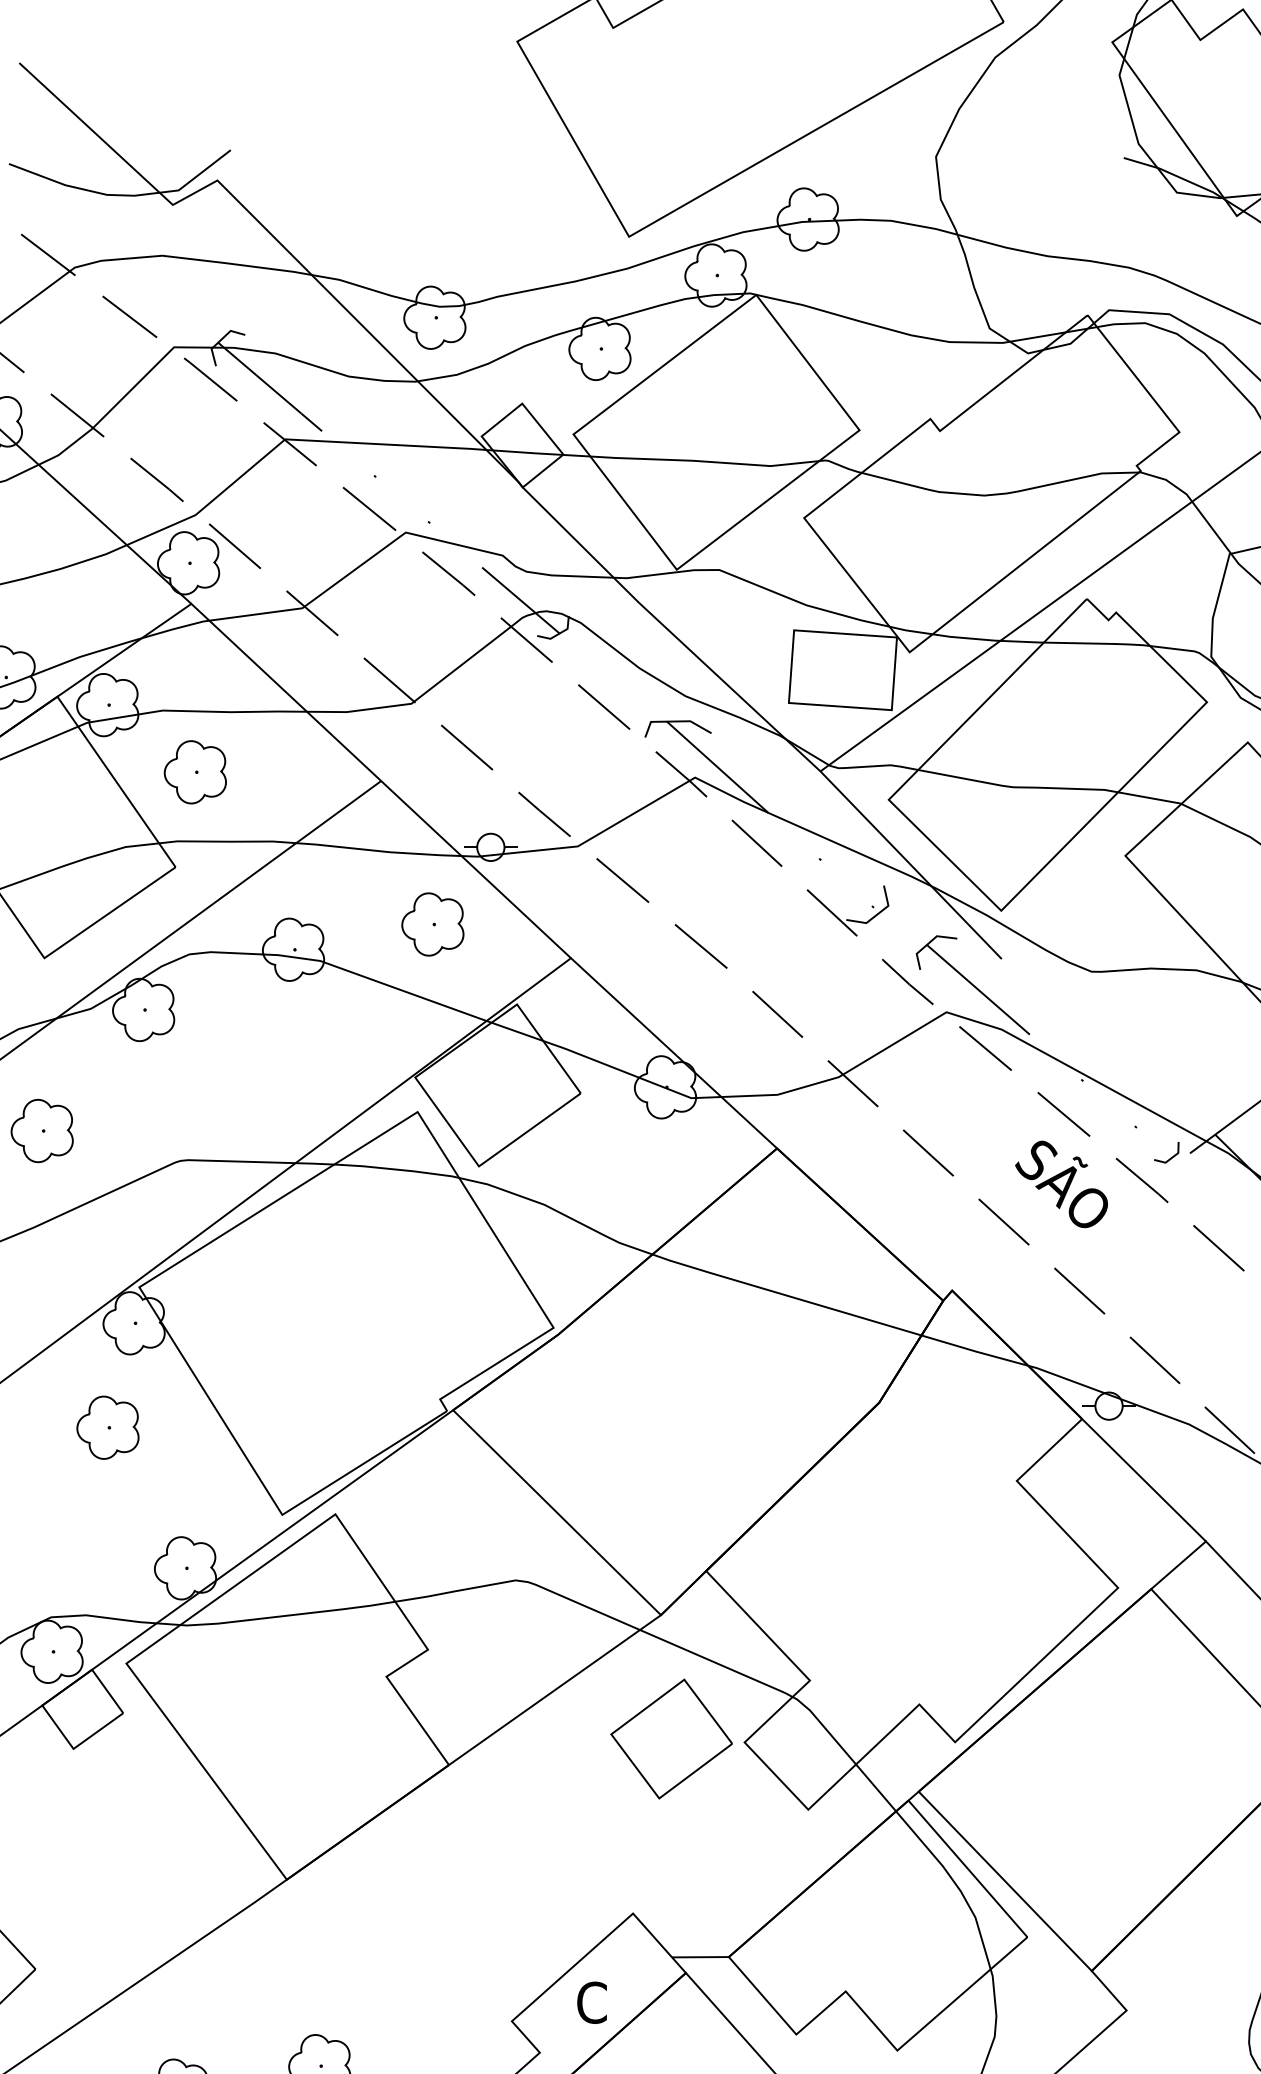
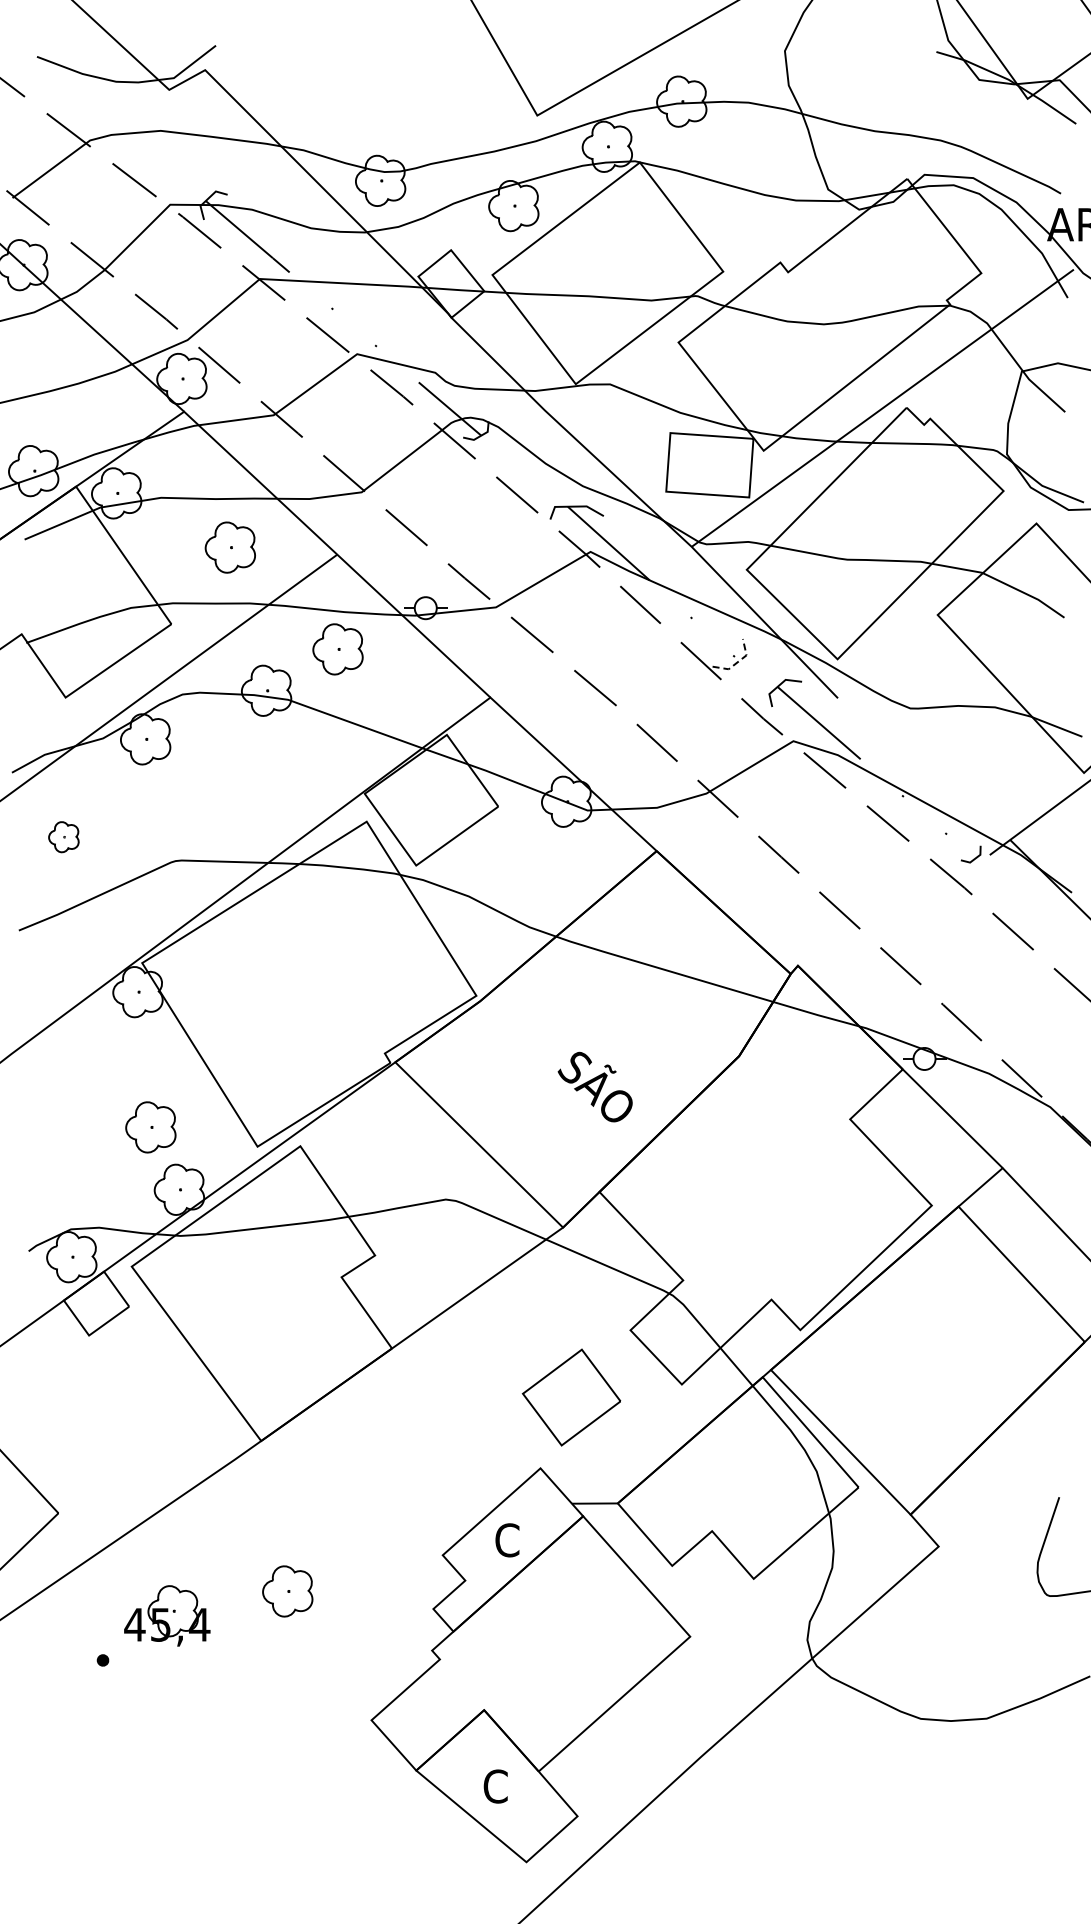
part: (194, 772) -> (229, 547), moved
line: (878, 914) -> (738, 662), solid -> dashed
part: (432, 924) -> (337, 649), moved
part: (41, 1131) -> (63, 837), size x0.6
text: (1060, 1183) -> (594, 1086), moved
part: (107, 1427) -> (150, 1127), moved
part: (671, 1738) -> (571, 1397), moved

